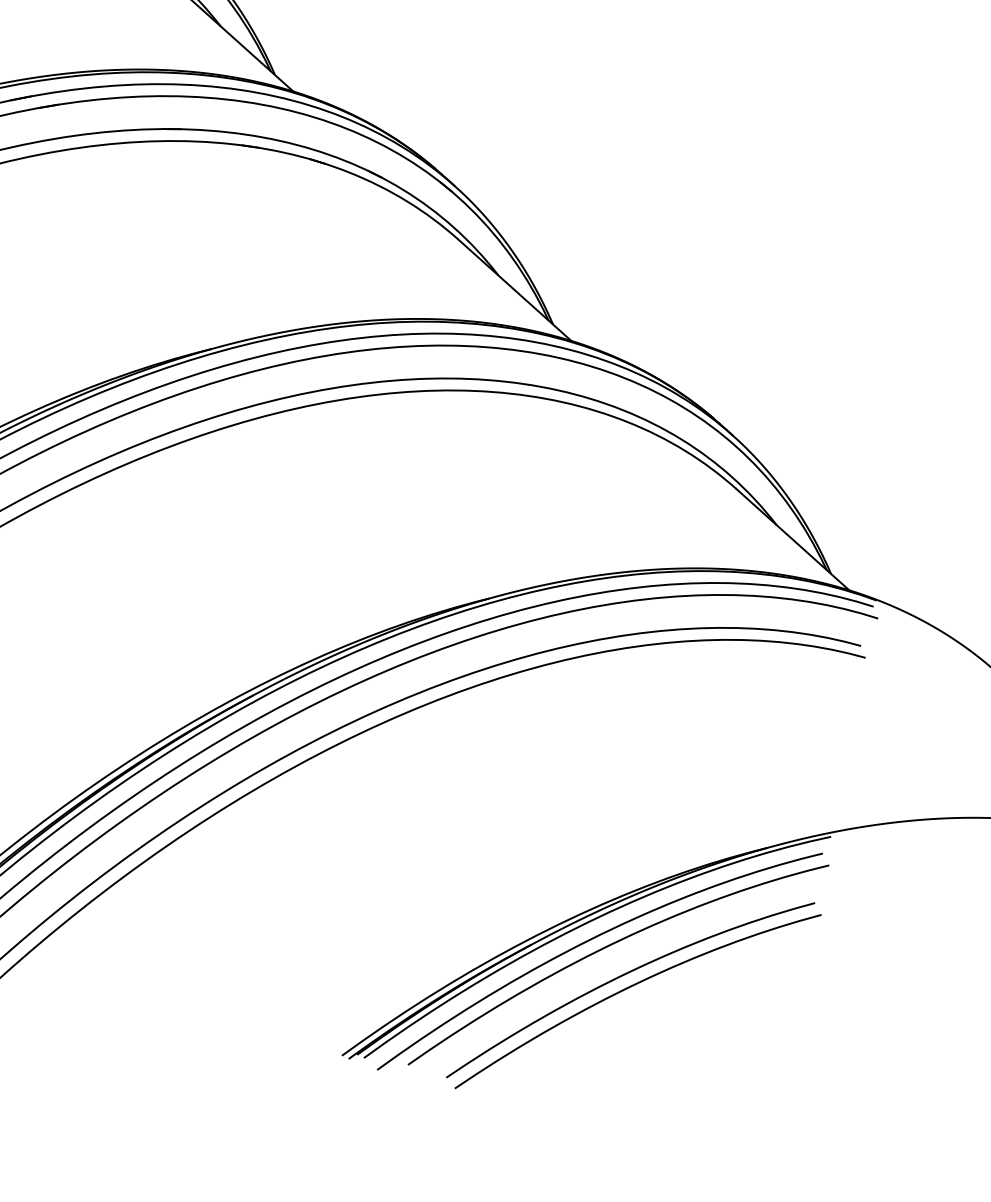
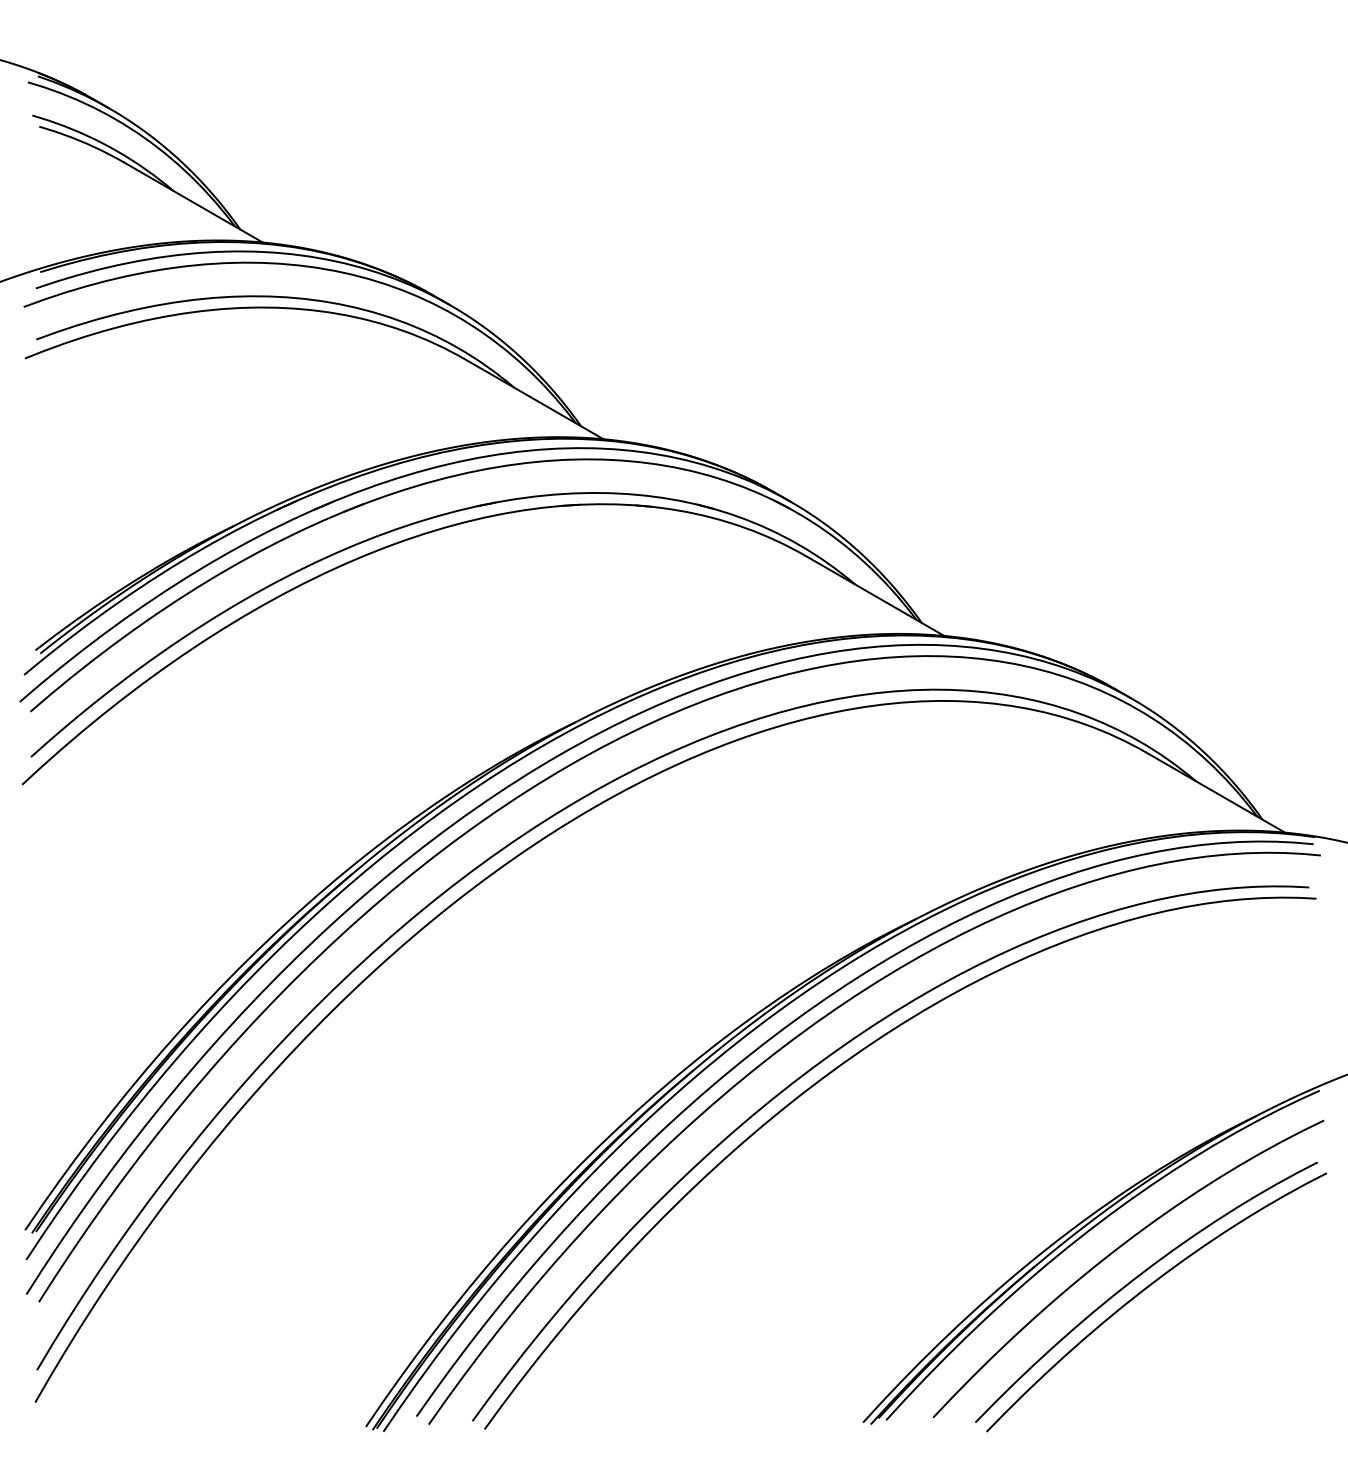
curve: (587, 942) -> (1091, 1252), removed

